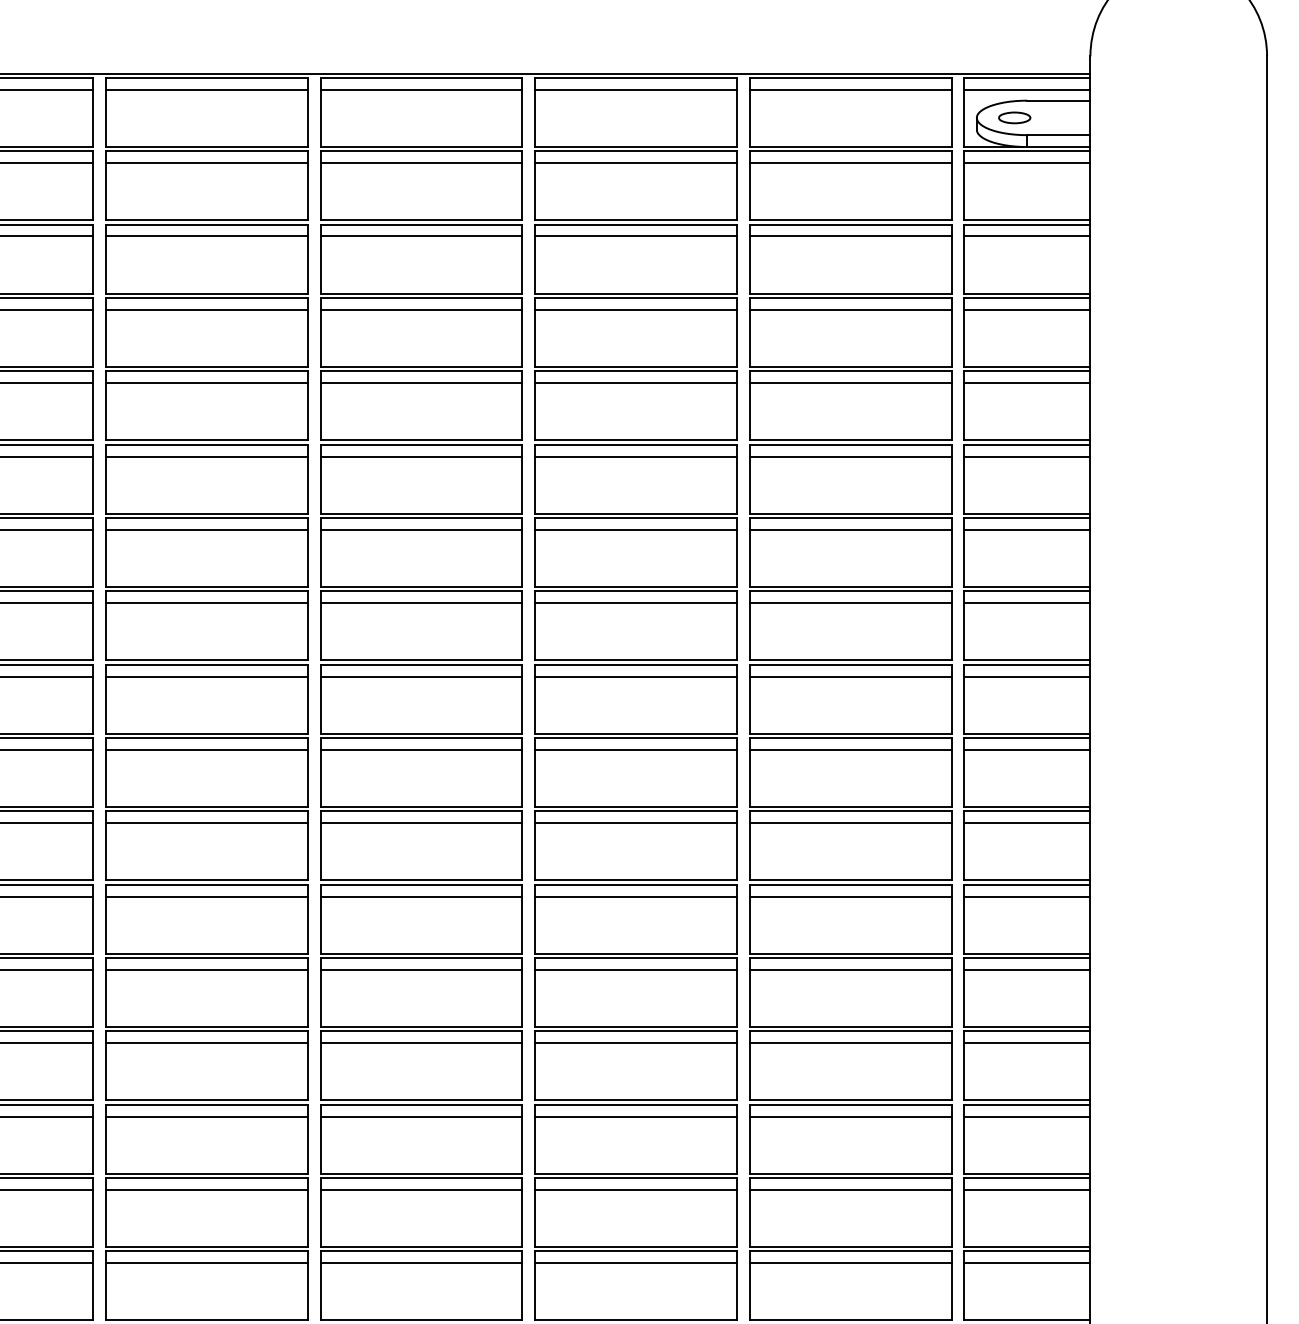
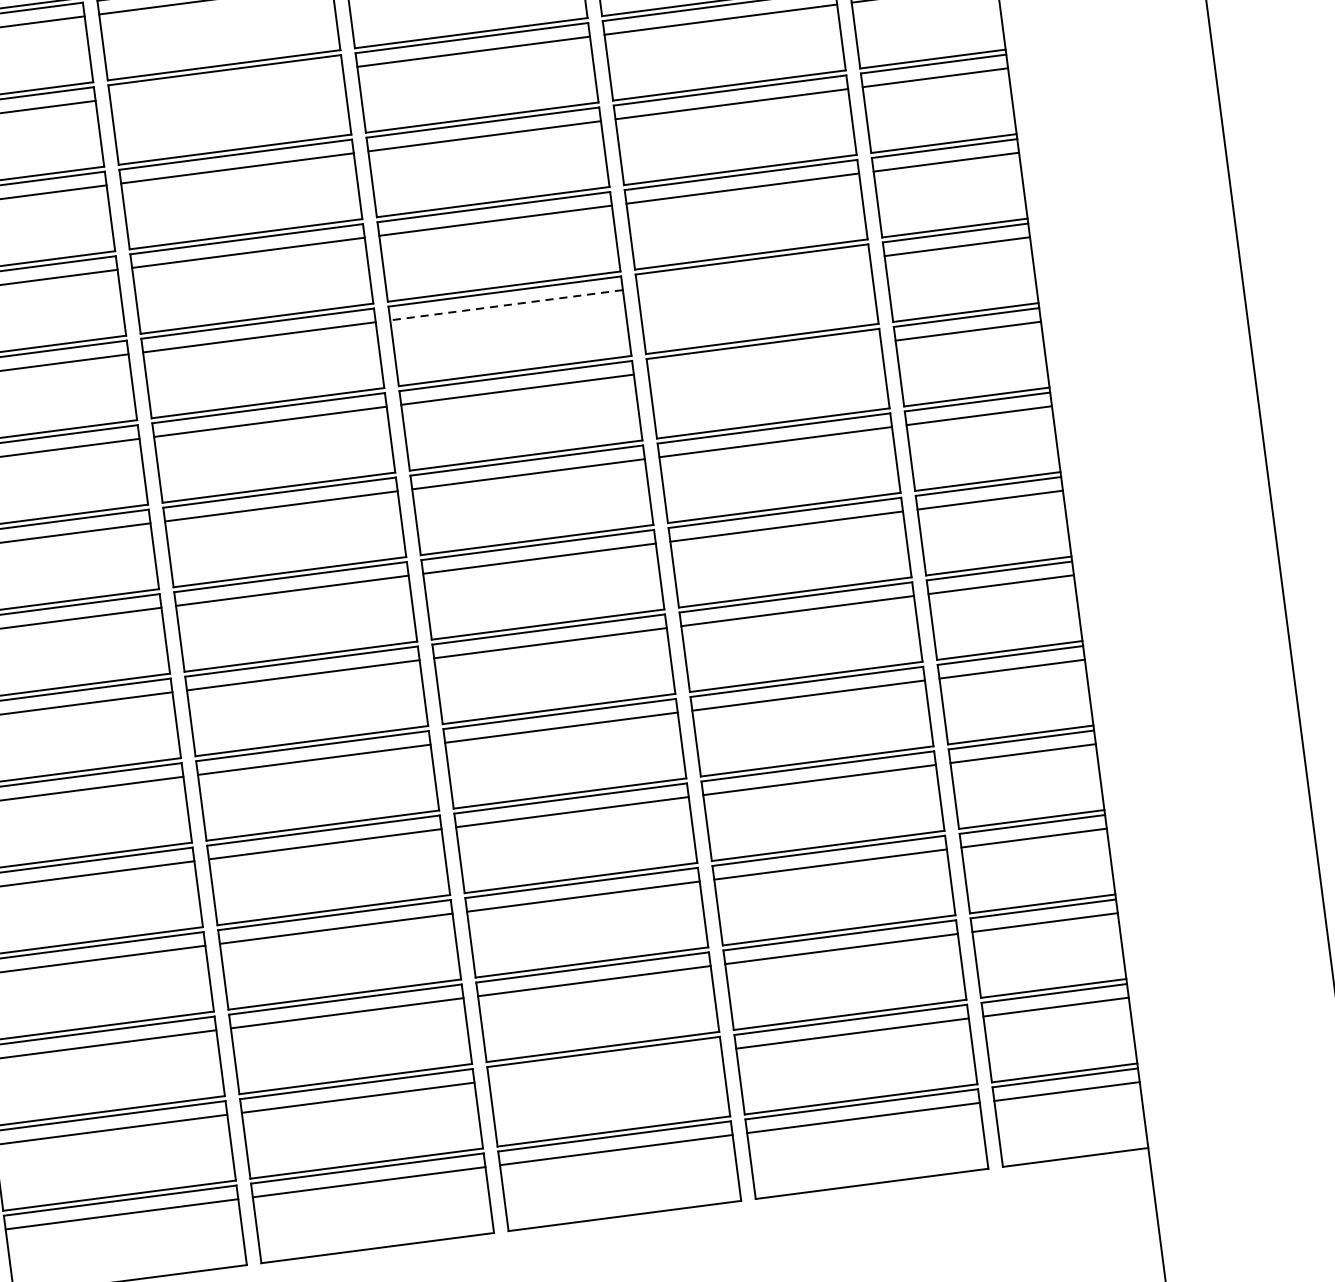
line: (421, 309) -> (226, 83), removed
line: (636, 529) -> (507, 304), solid -> dashed
line: (850, 529) -> (753, 272), removed
line: (850, 603) -> (764, 357), removed
line: (636, 1189) -> (605, 1065), removed

